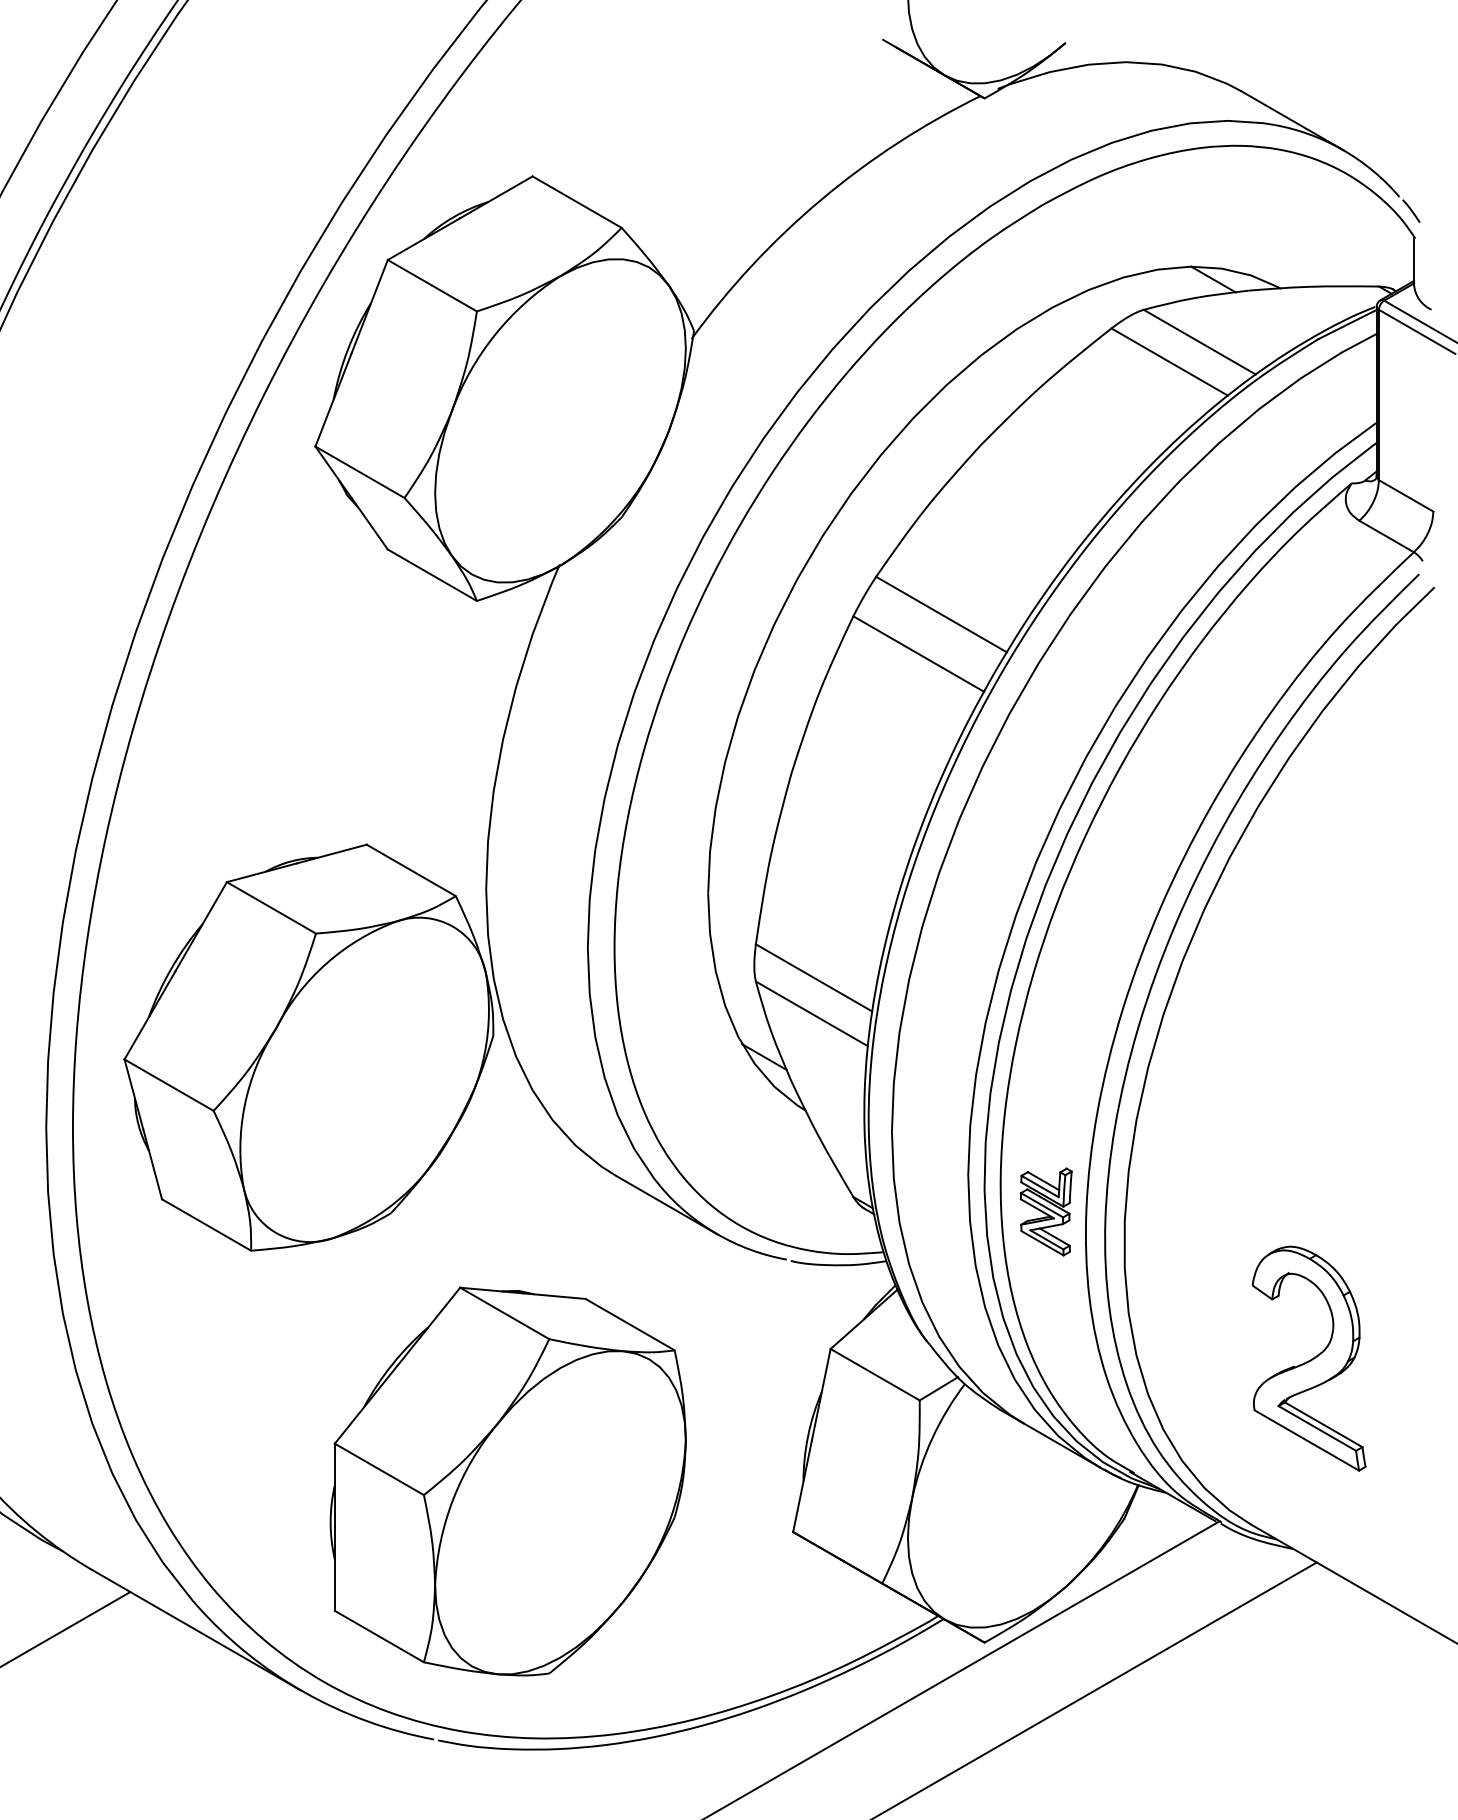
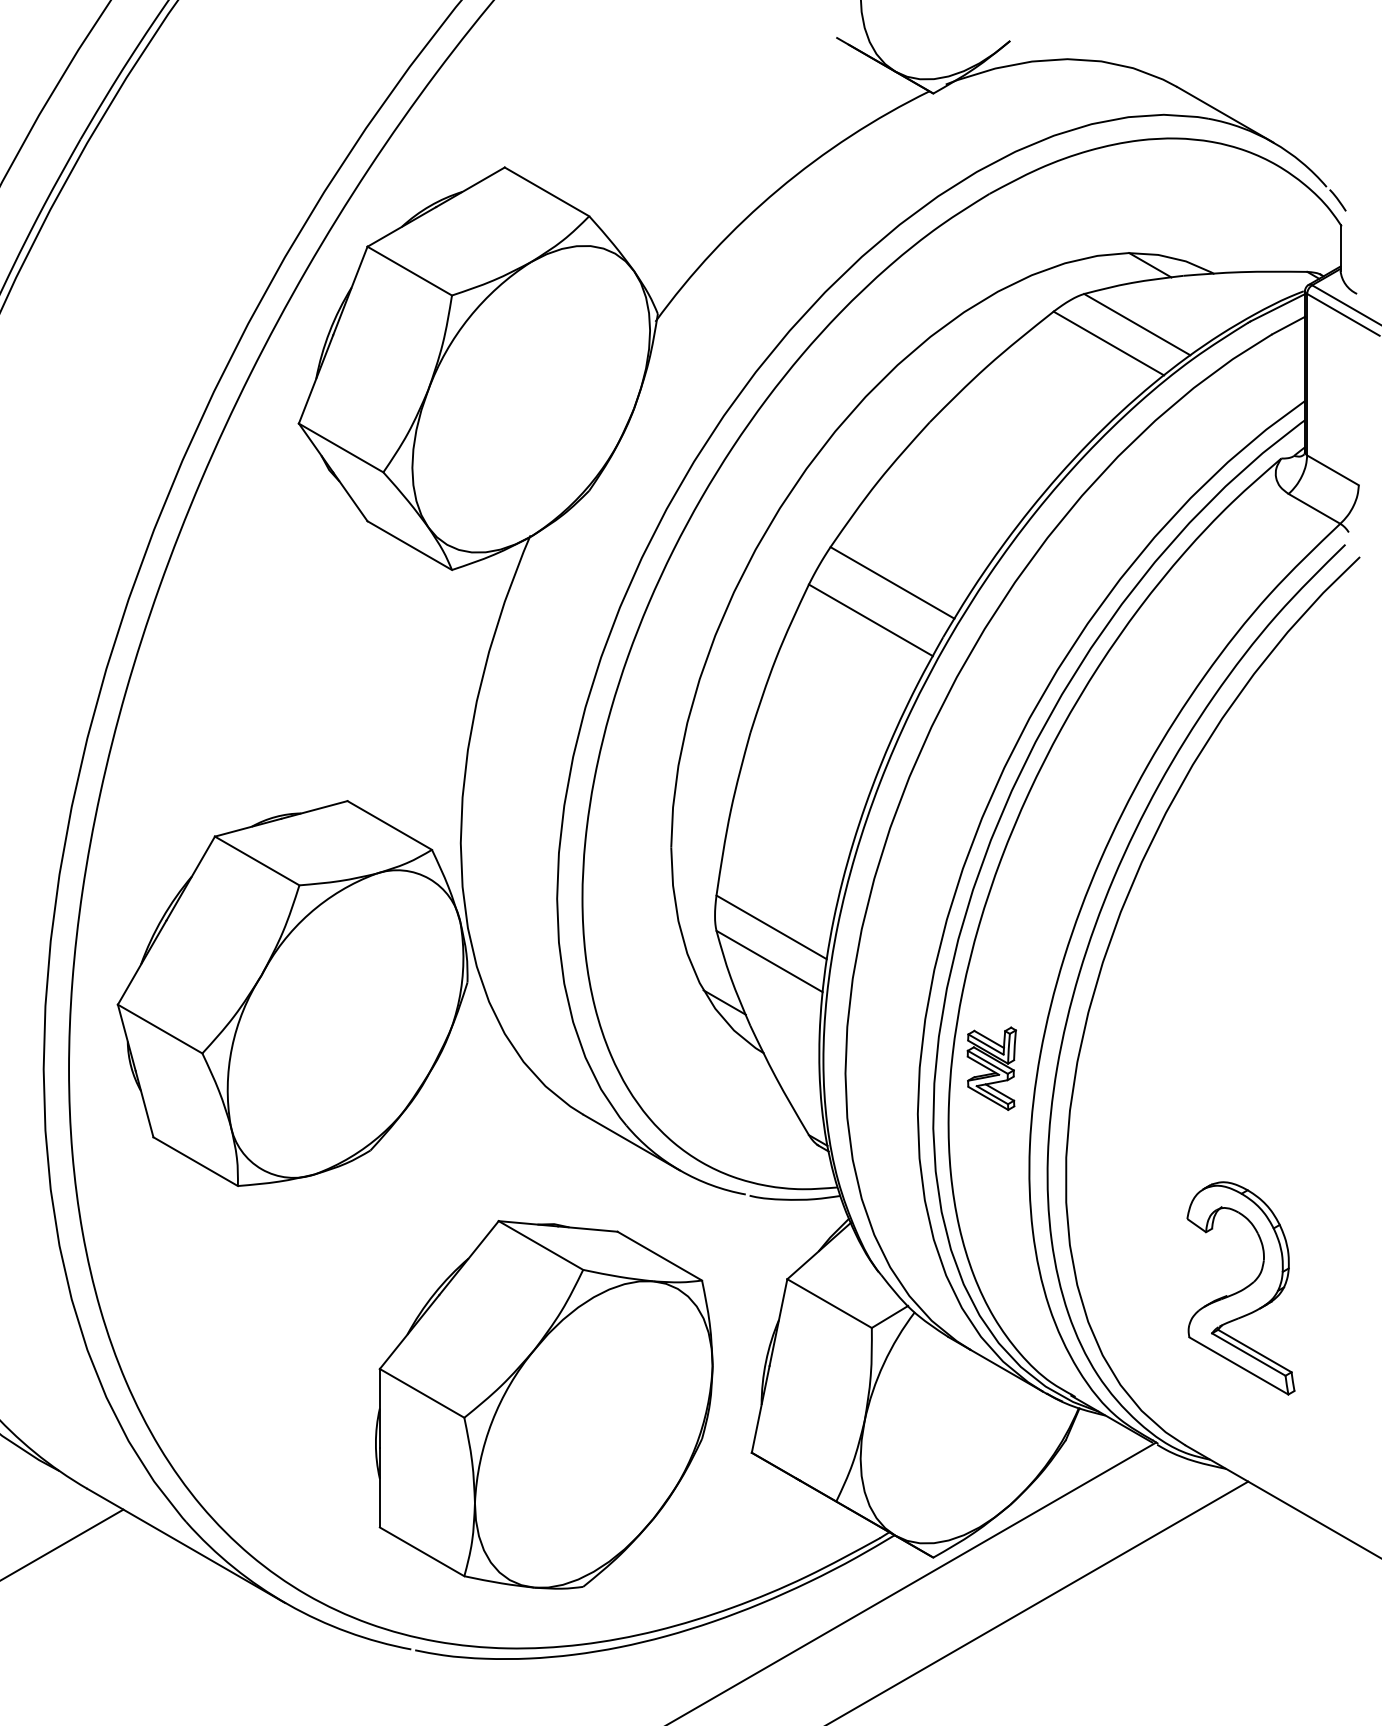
part: (1045, 1211) -> (991, 1068), moved
part: (507, 1481) -> (543, 1404), moved

